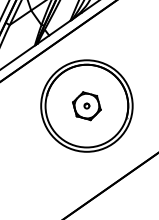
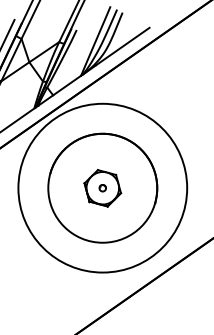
circle: (86, 105) -> (102, 187), size x1.4

